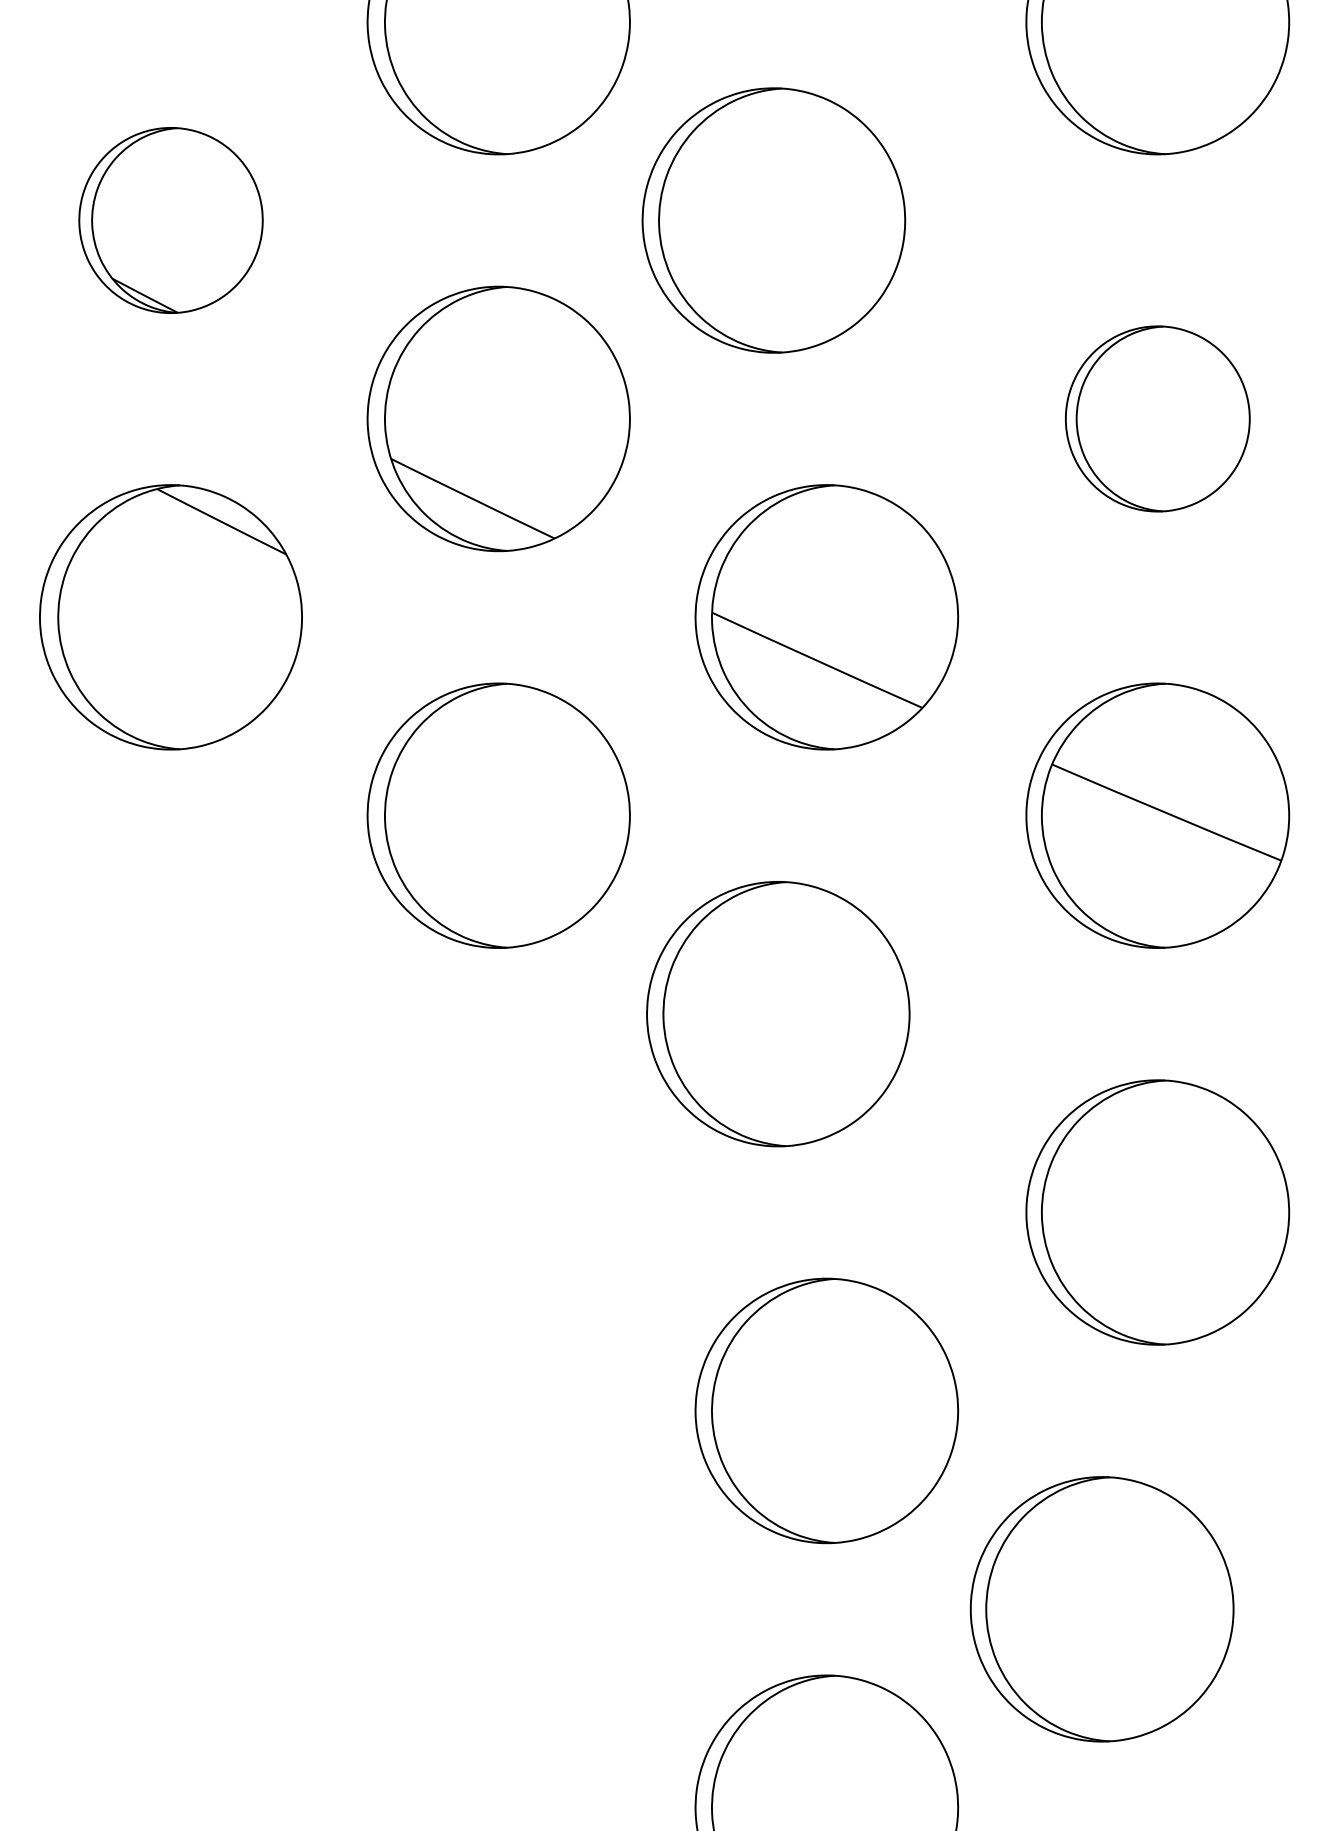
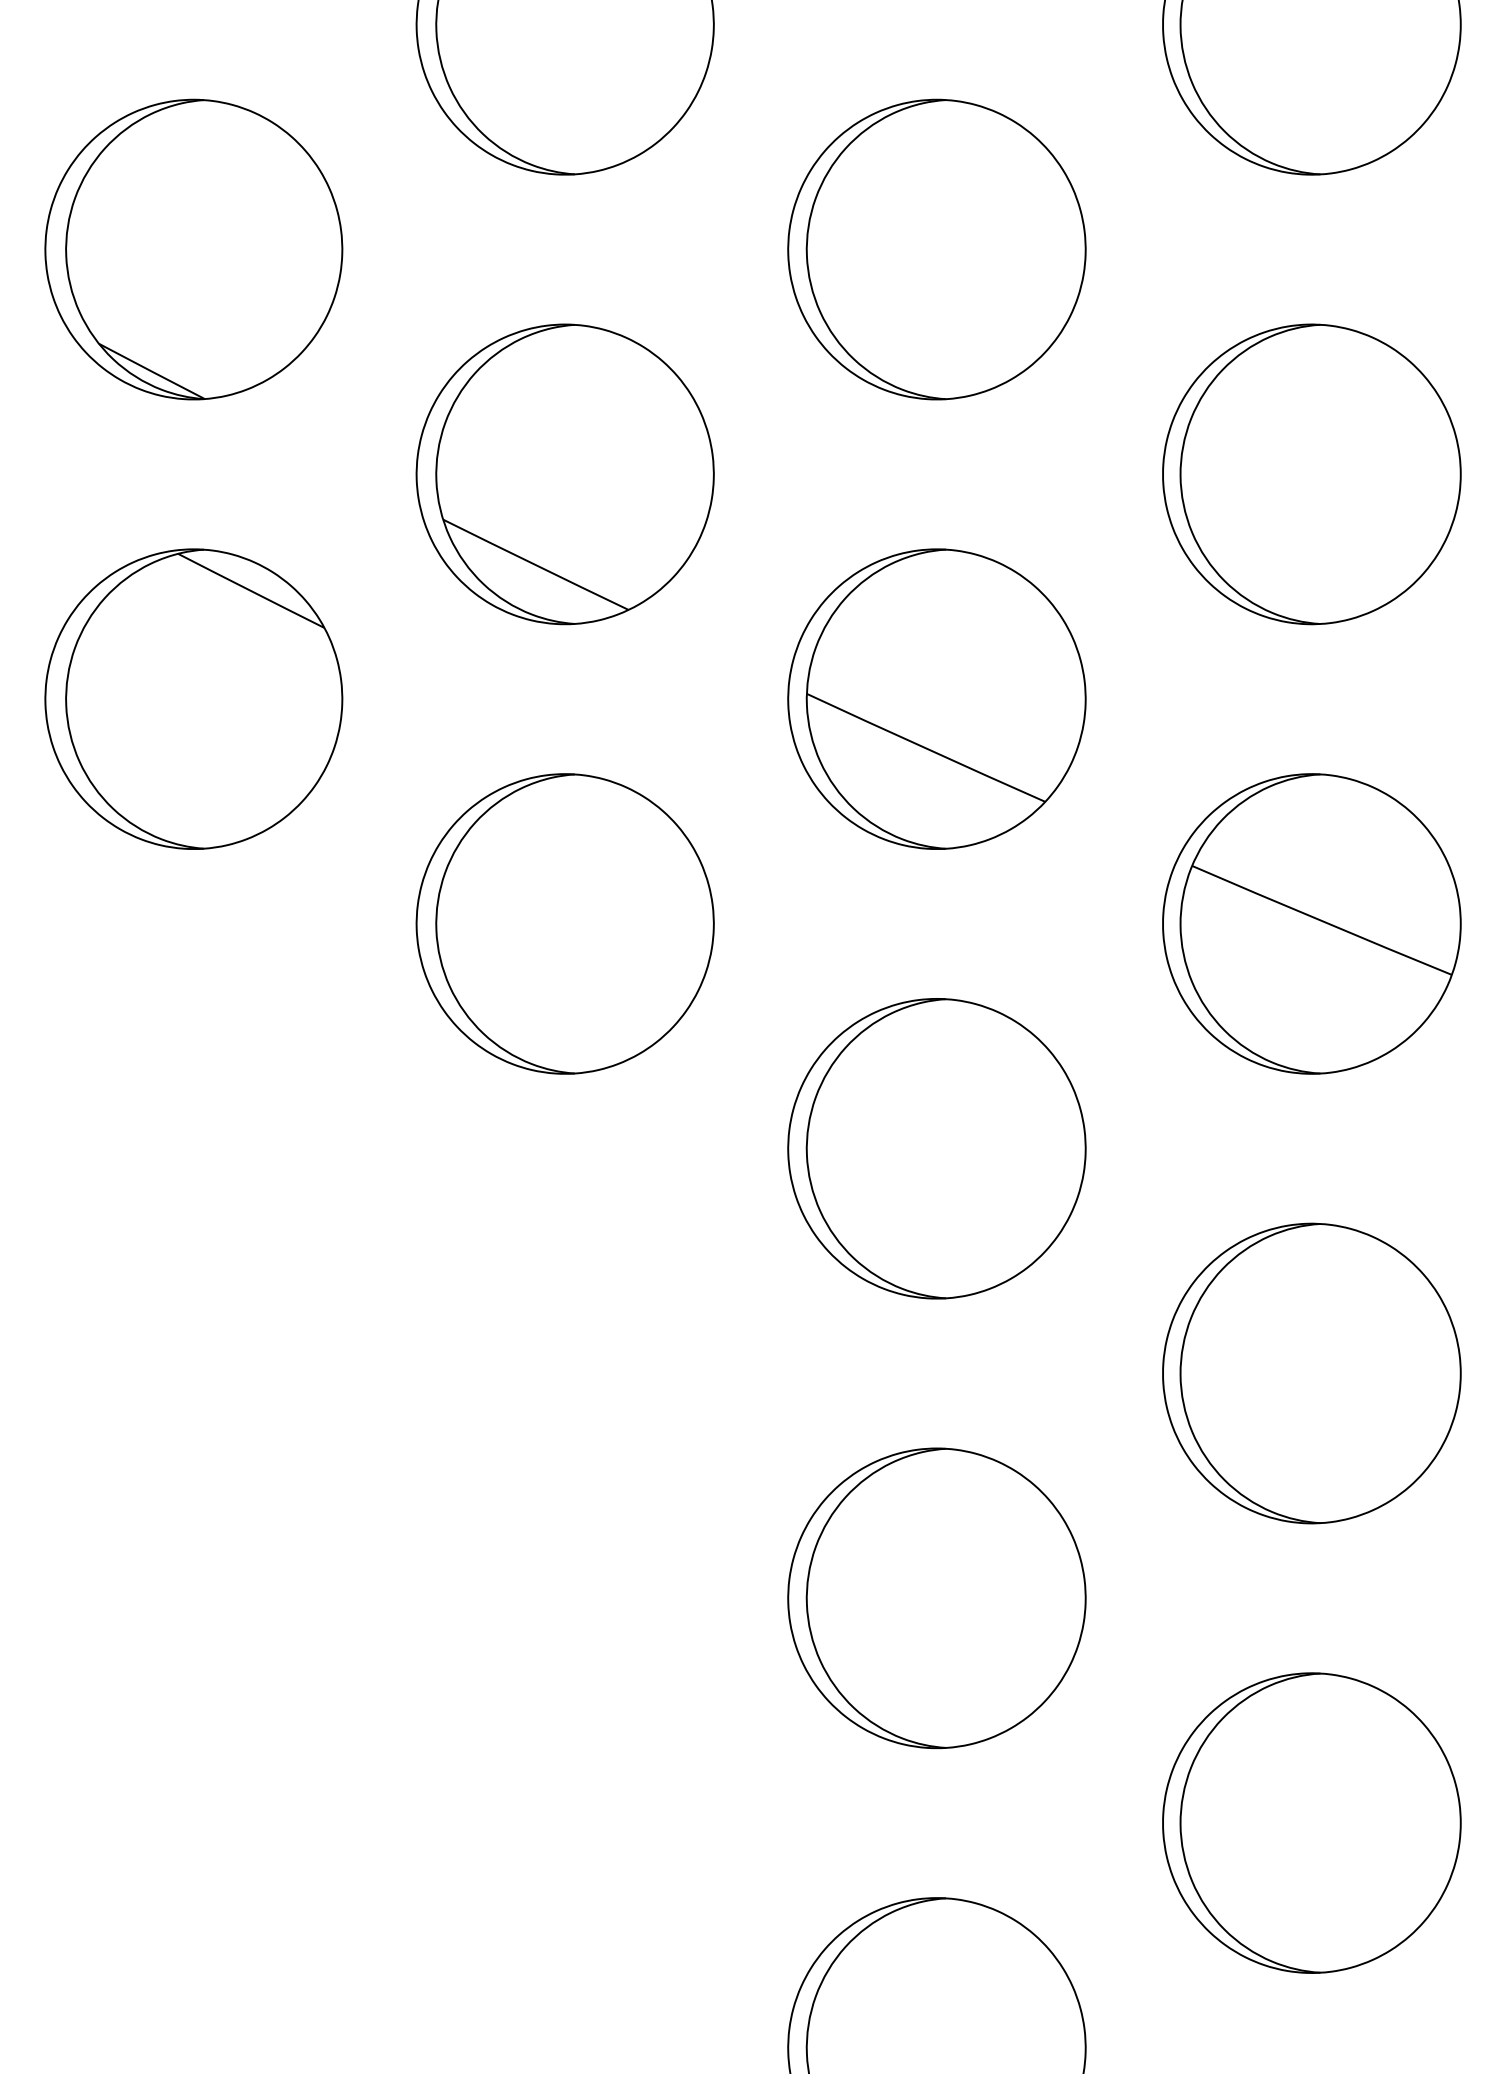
part: (170, 220) -> (193, 249), size x1.43
part: (773, 220) -> (936, 249), moved
part: (1157, 419) -> (1311, 474), size x1.43
part: (777, 1013) -> (936, 1148), moved
part: (1101, 1608) -> (1311, 1822), moved

